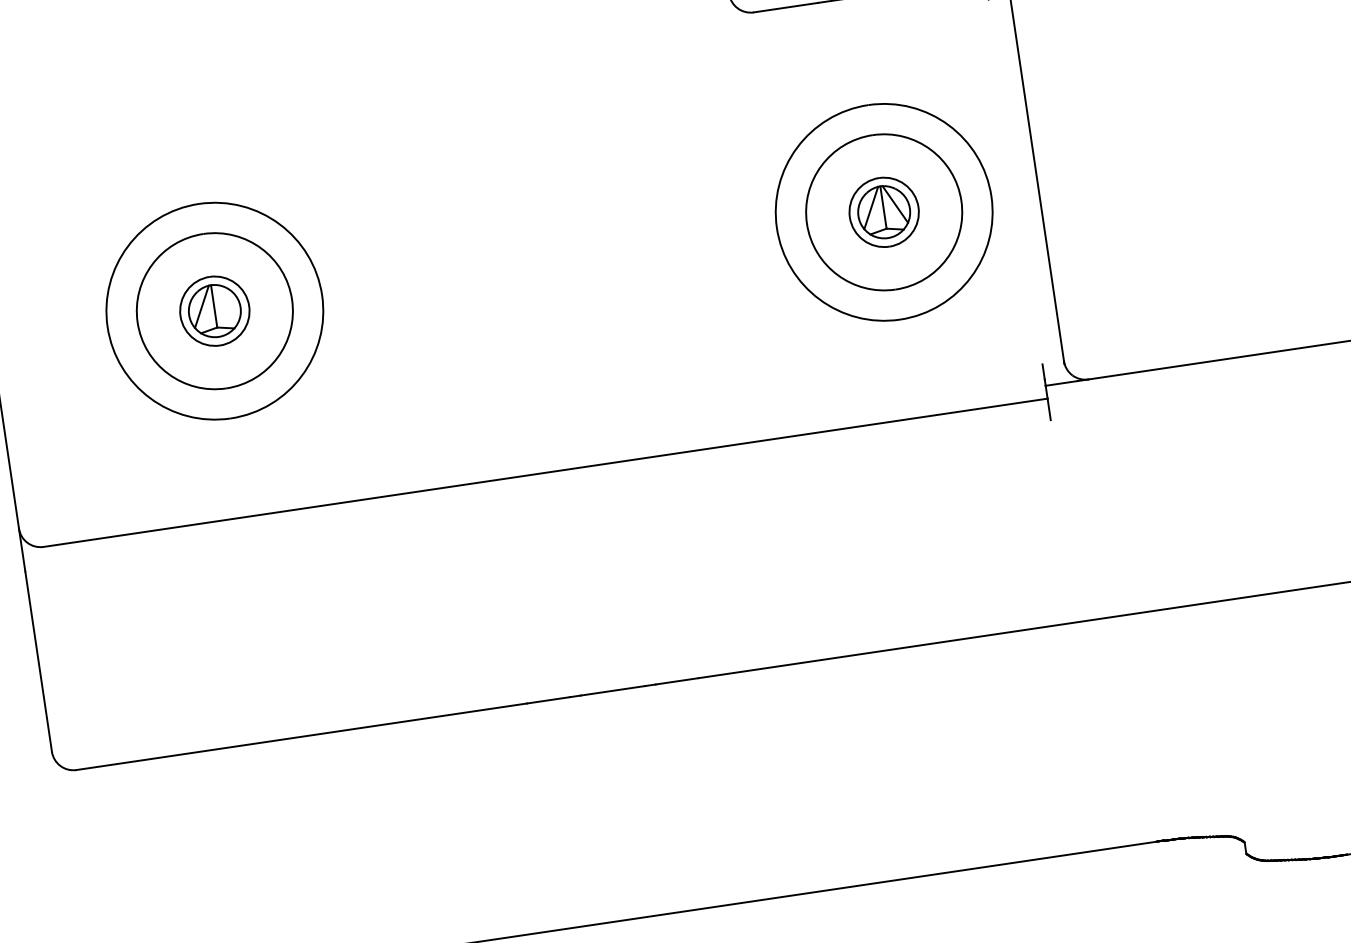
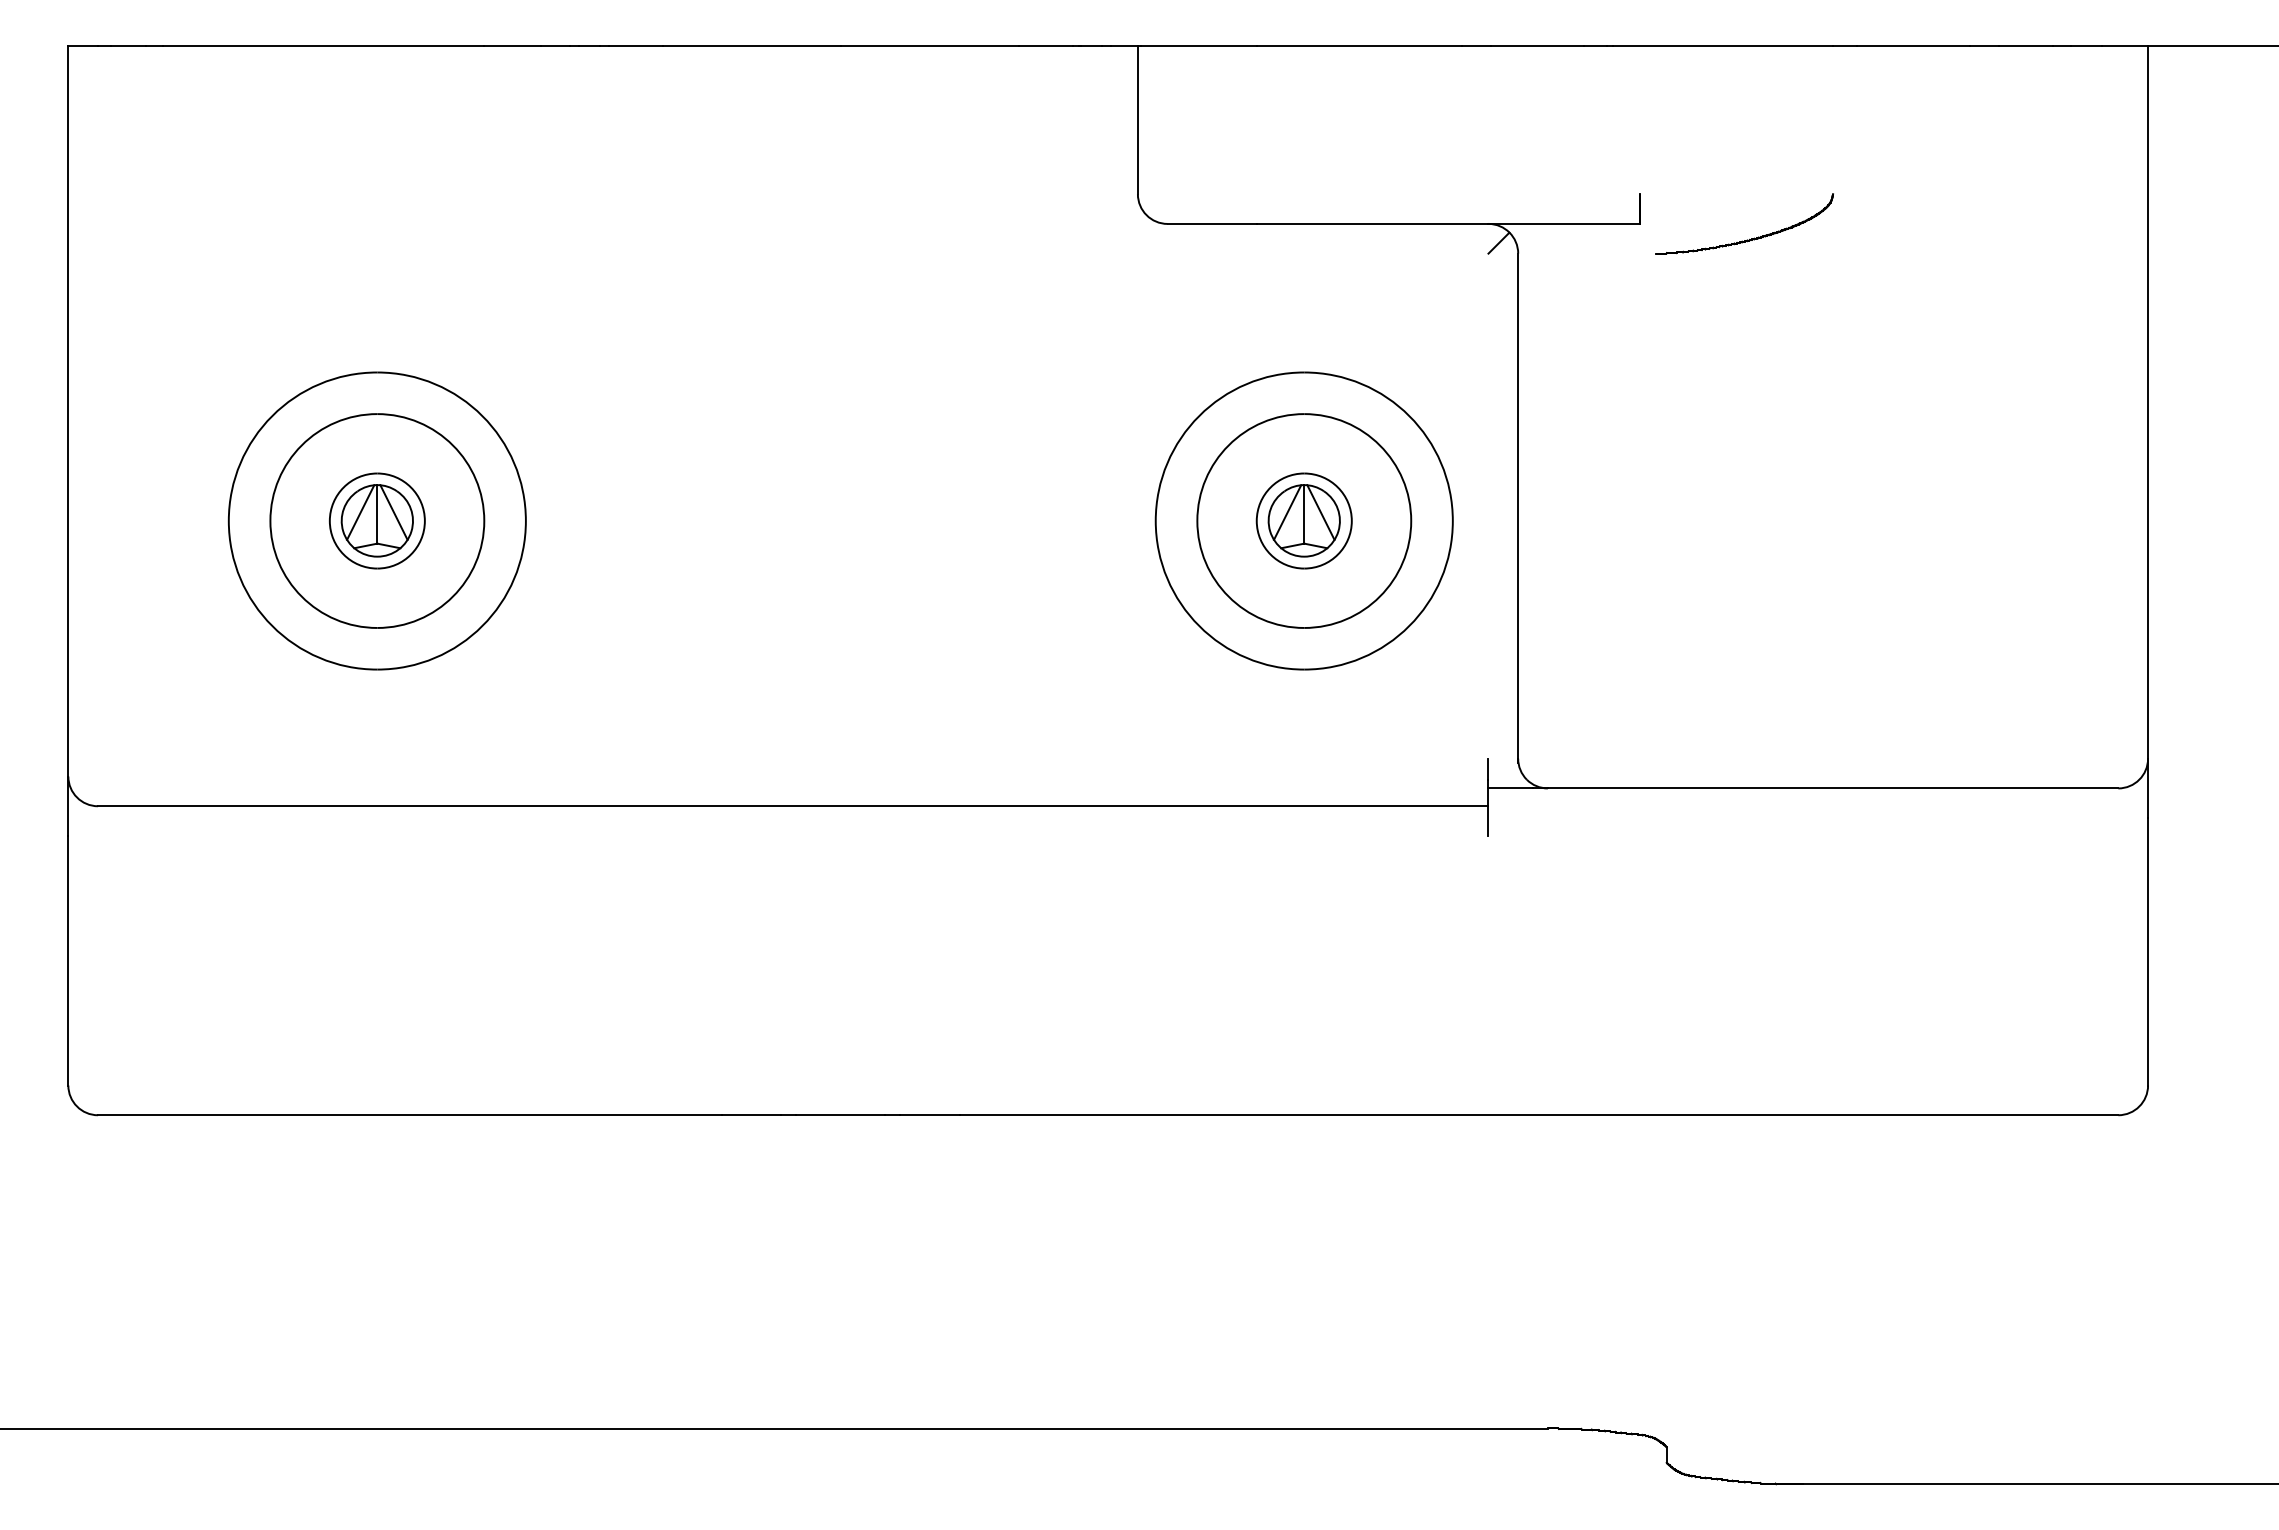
line: (225, 303) -> (393, 512), added

